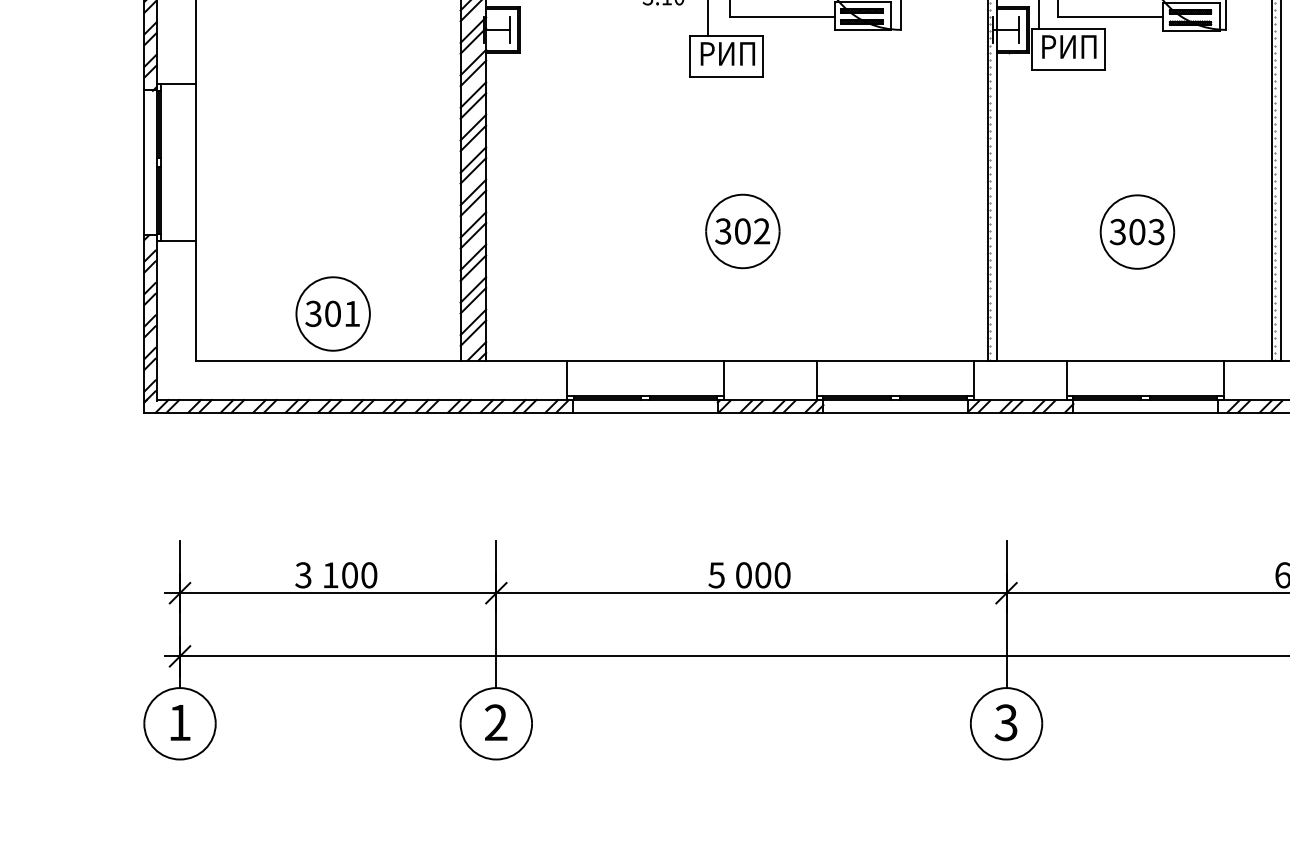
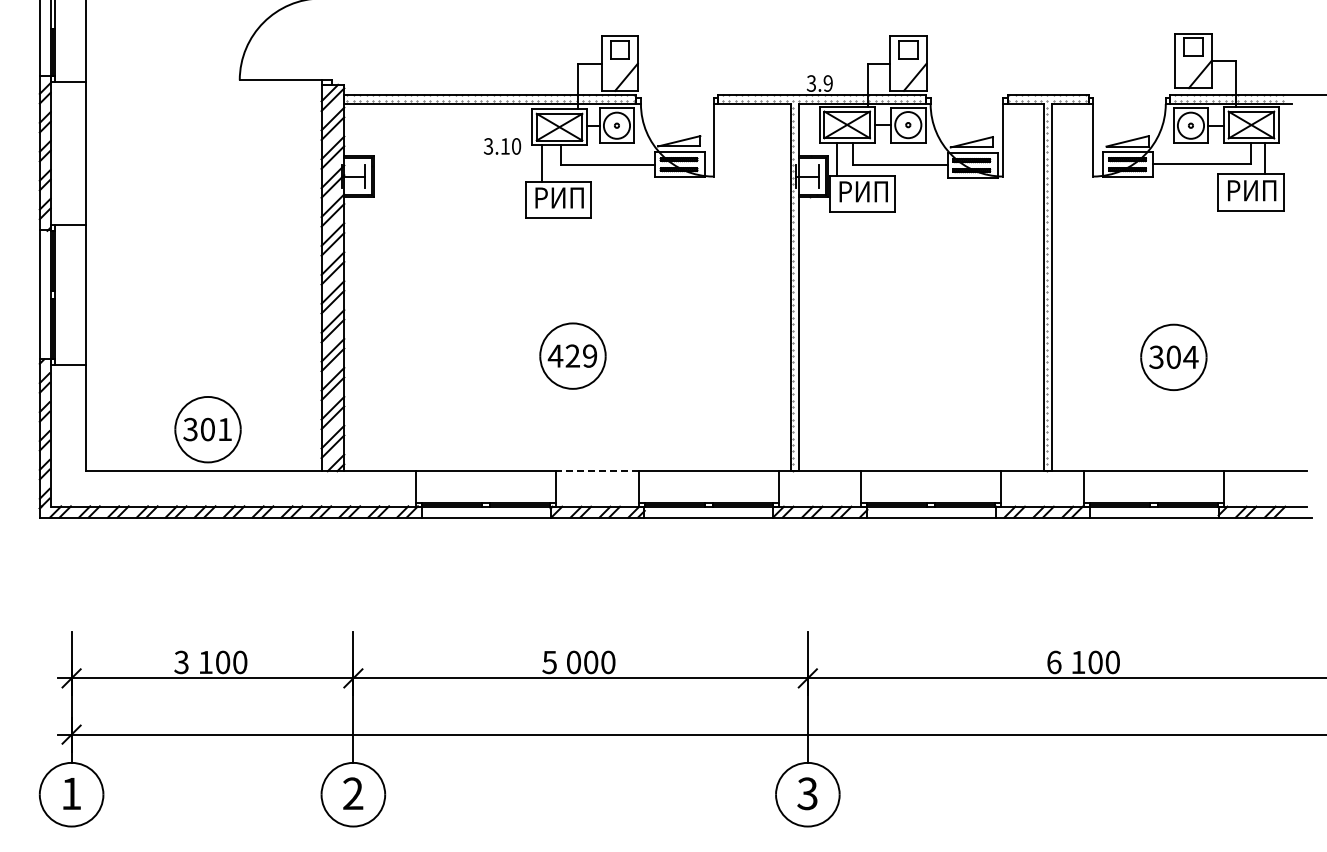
text: (742, 230) -> (572, 355), 302 -> 429
part: (1137, 231) -> (924, 356), removed
line: (769, 360) -> (596, 471), solid -> dashed

